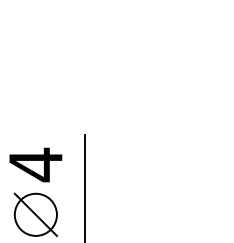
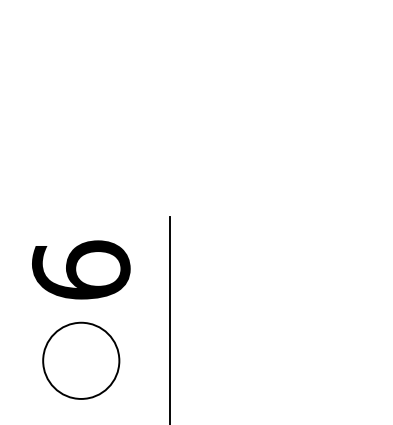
text: (35, 164) -> (80, 269), 4 -> 6
line: (35, 214) -> (80, 360), removed

